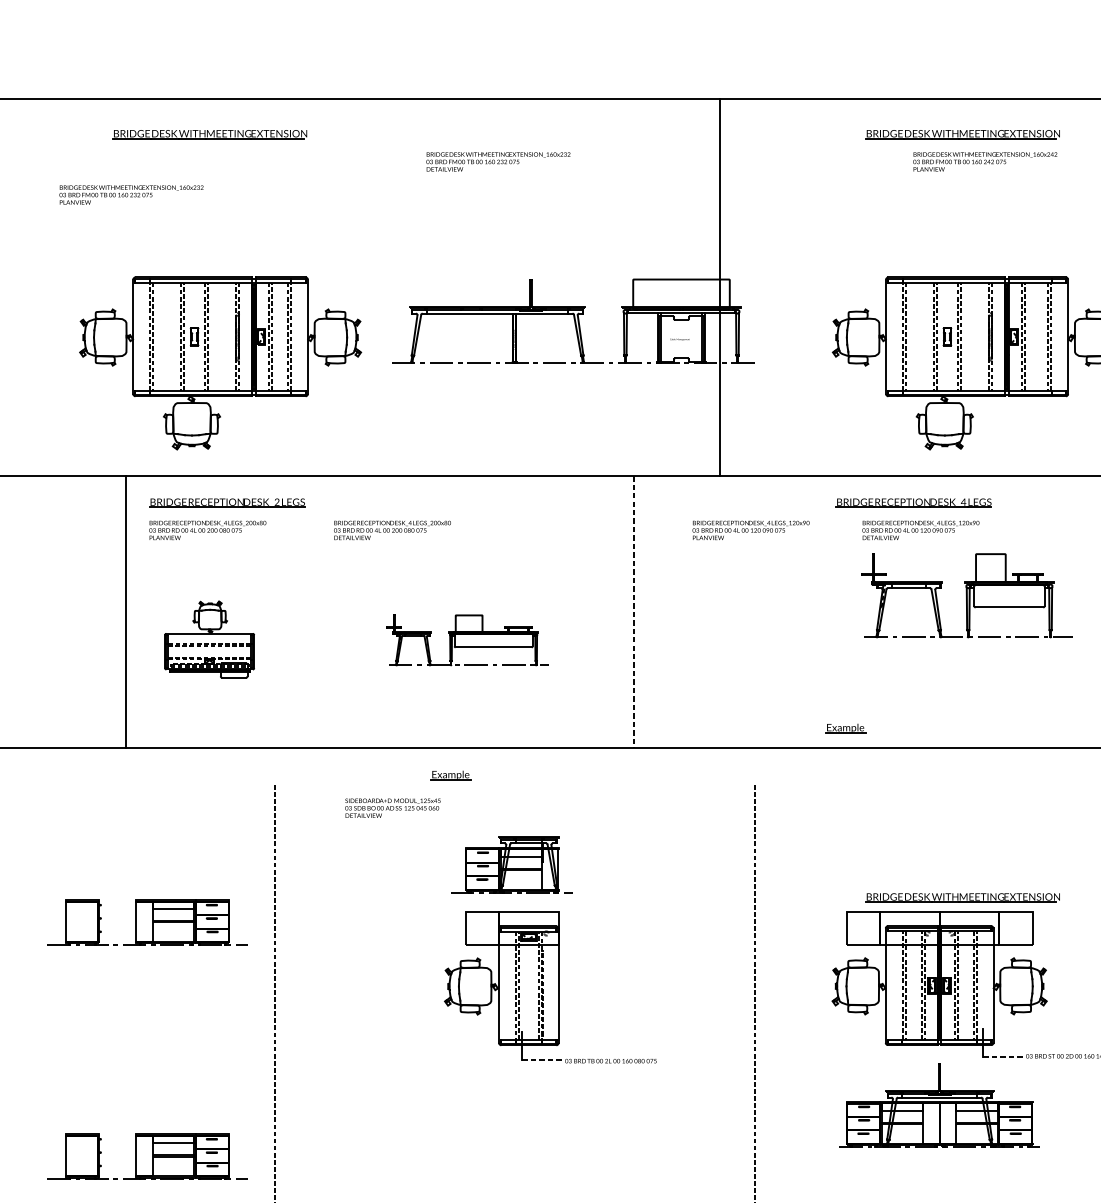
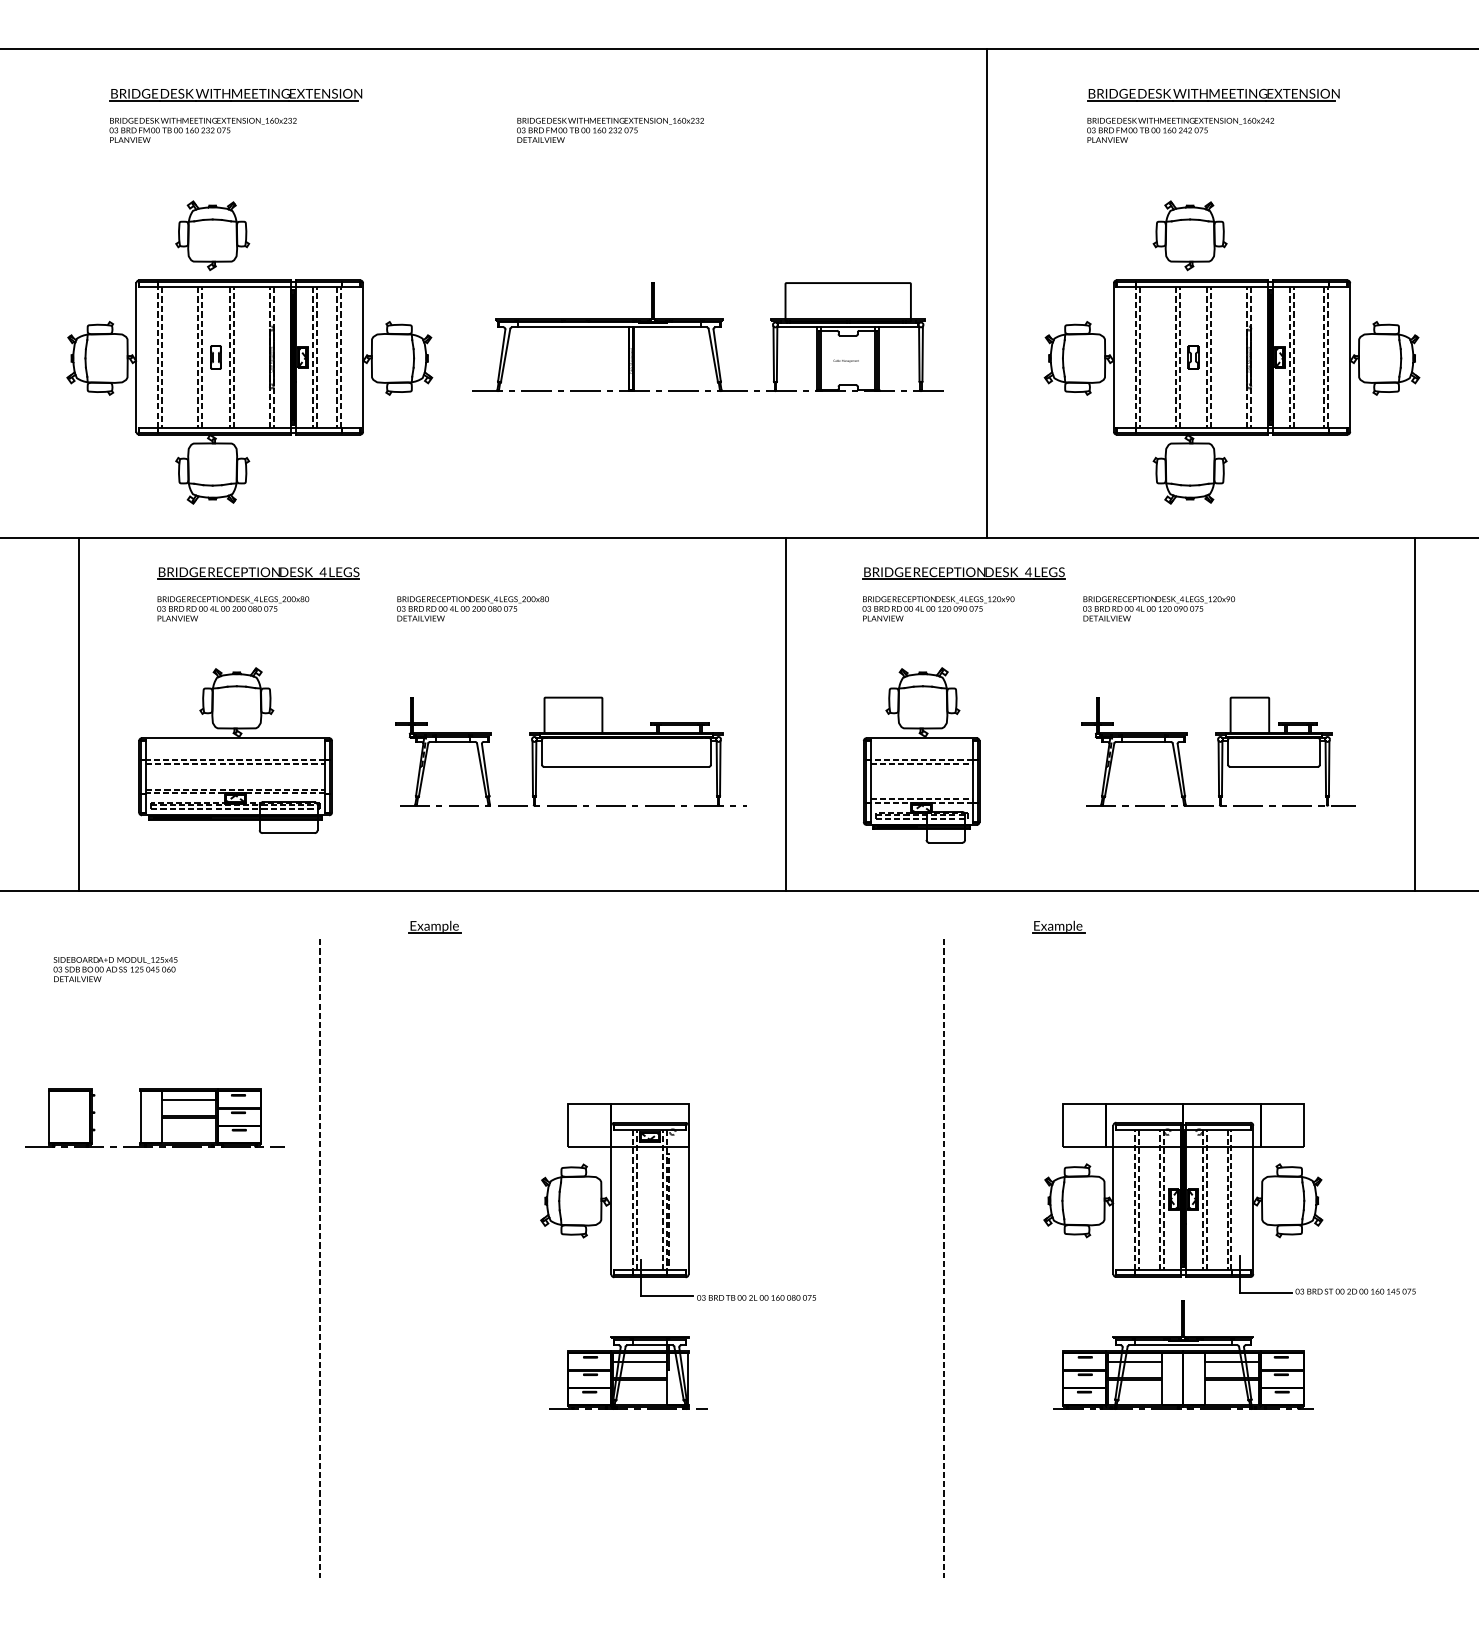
text: (985, 161) -> (1180, 129), moved
text: (131, 194) -> (202, 129), moved
part: (191, 242) -> (212, 235), added
part: (944, 242) -> (1189, 235), added
line: (719, 287) -> (986, 293), moved
text: (276, 501) -> (322, 571), DESK_2 -> DESK_4
part: (913, 503) -> (963, 573), moved
part: (966, 595) -> (1218, 751), moved
line: (126, 611) -> (79, 714), moved
line: (633, 612) -> (786, 715), dashed -> solid
part: (209, 639) -> (235, 750), size x1.67
part: (467, 640) -> (570, 751), size x1.67
part: (737, 643) -> (921, 755), added
part: (845, 728) -> (1058, 926), moved
part: (450, 775) -> (434, 926), moved
text: (392, 808) -> (115, 969), moved
part: (512, 864) -> (628, 1372), moved
part: (962, 897) -> (1213, 1085), removed
line: (1002, 1056) -> (1265, 1292), dashed -> solid
line: (542, 1060) -> (667, 1296), dashed -> solid
part: (147, 1156) -> (154, 1421), removed

